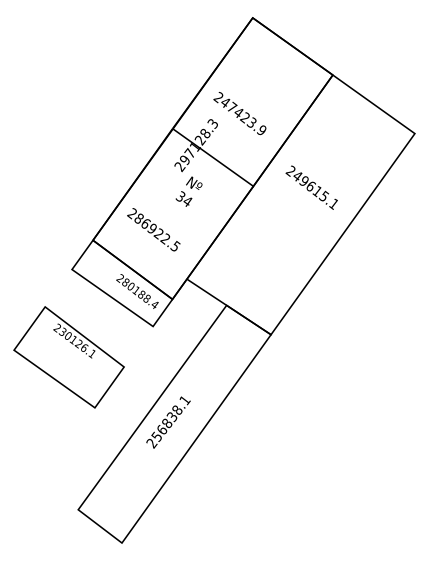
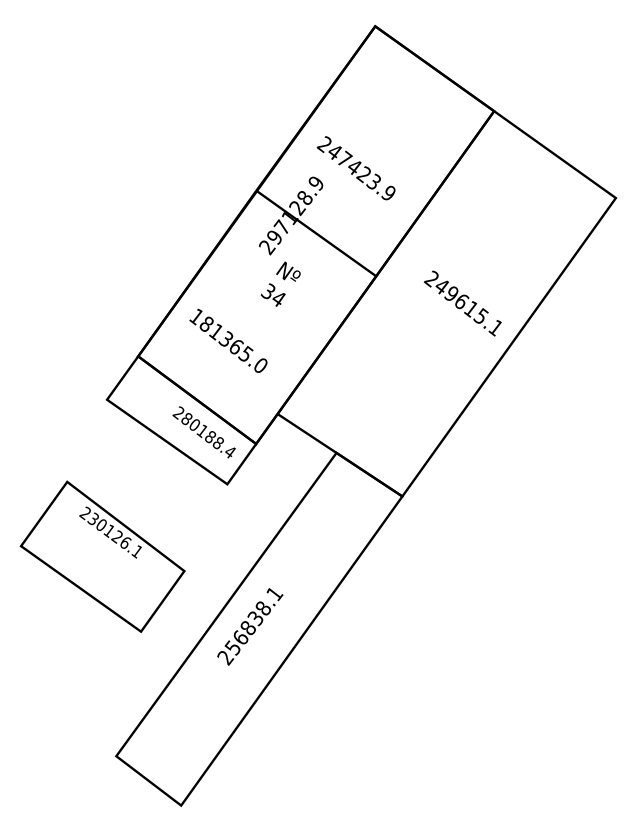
text: (212, 123) -> (315, 183), 297128.3 -> 297128.9
text: (311, 187) -> (462, 303), moved
text: (153, 229) -> (227, 340), 286922.5 -> 181365.0
text: (68, 357) -> (101, 556), moved

